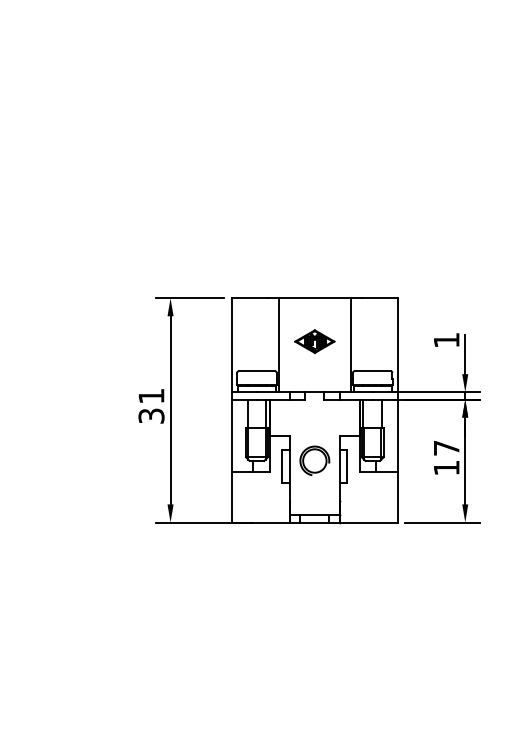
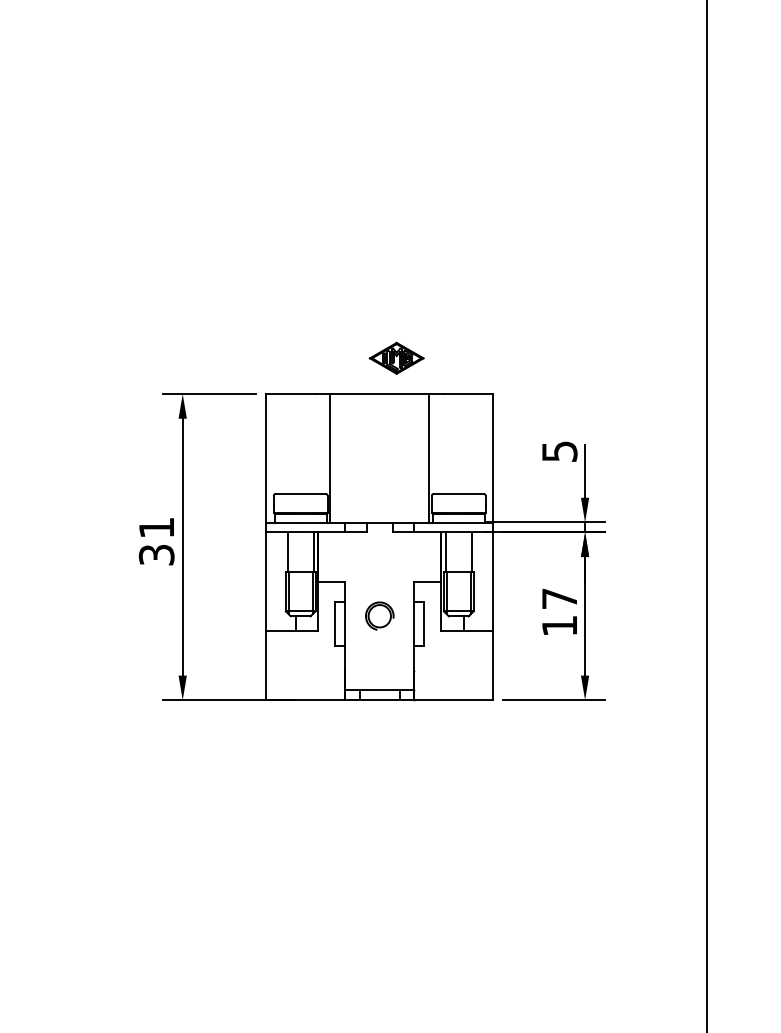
text: (446, 340) -> (559, 451), 1 -> 5
part: (314, 341) -> (396, 357), moved
part: (314, 460) -> (379, 615), size x0.7

